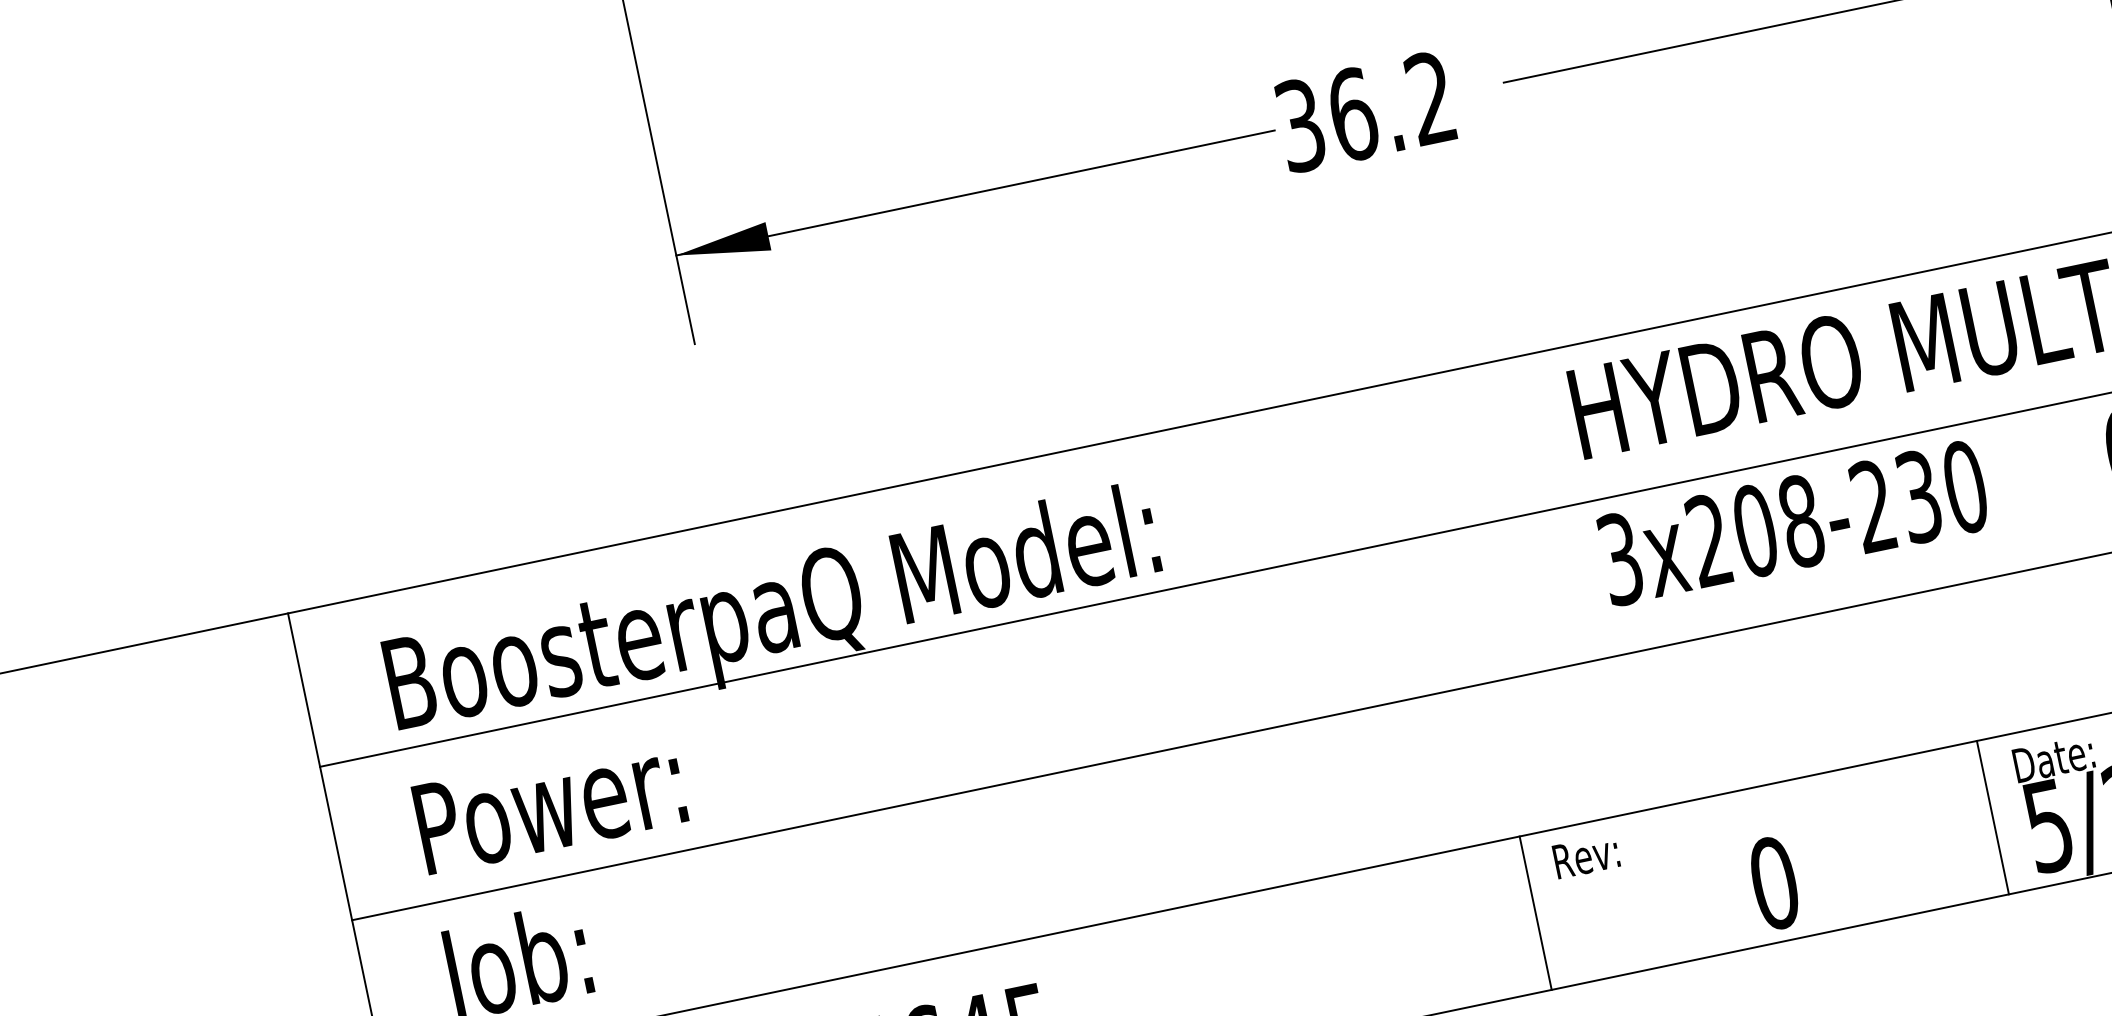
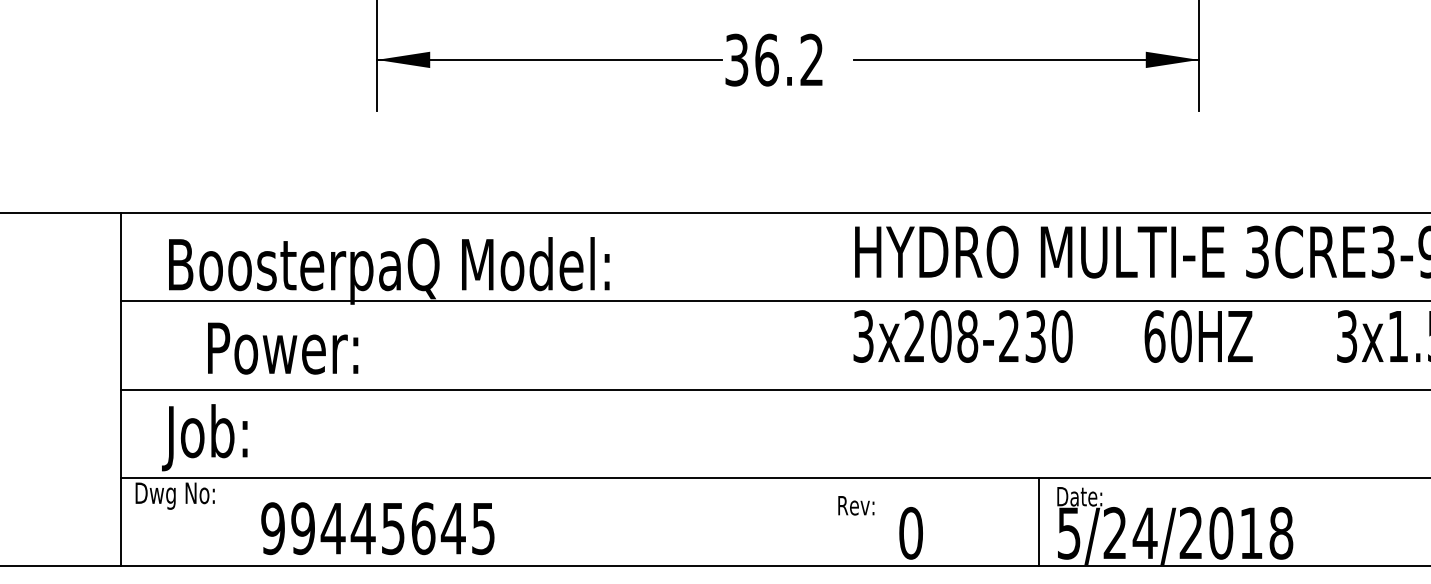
text: (550, 804) -> (283, 348), moved
text: (1586, 855) -> (856, 505), moved
line: (1535, 913) -> (775, 522), removed

